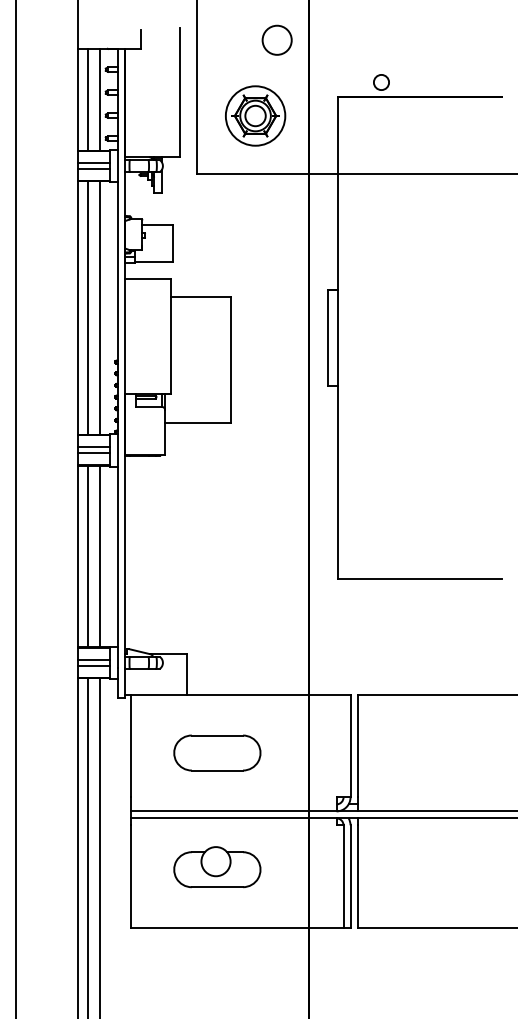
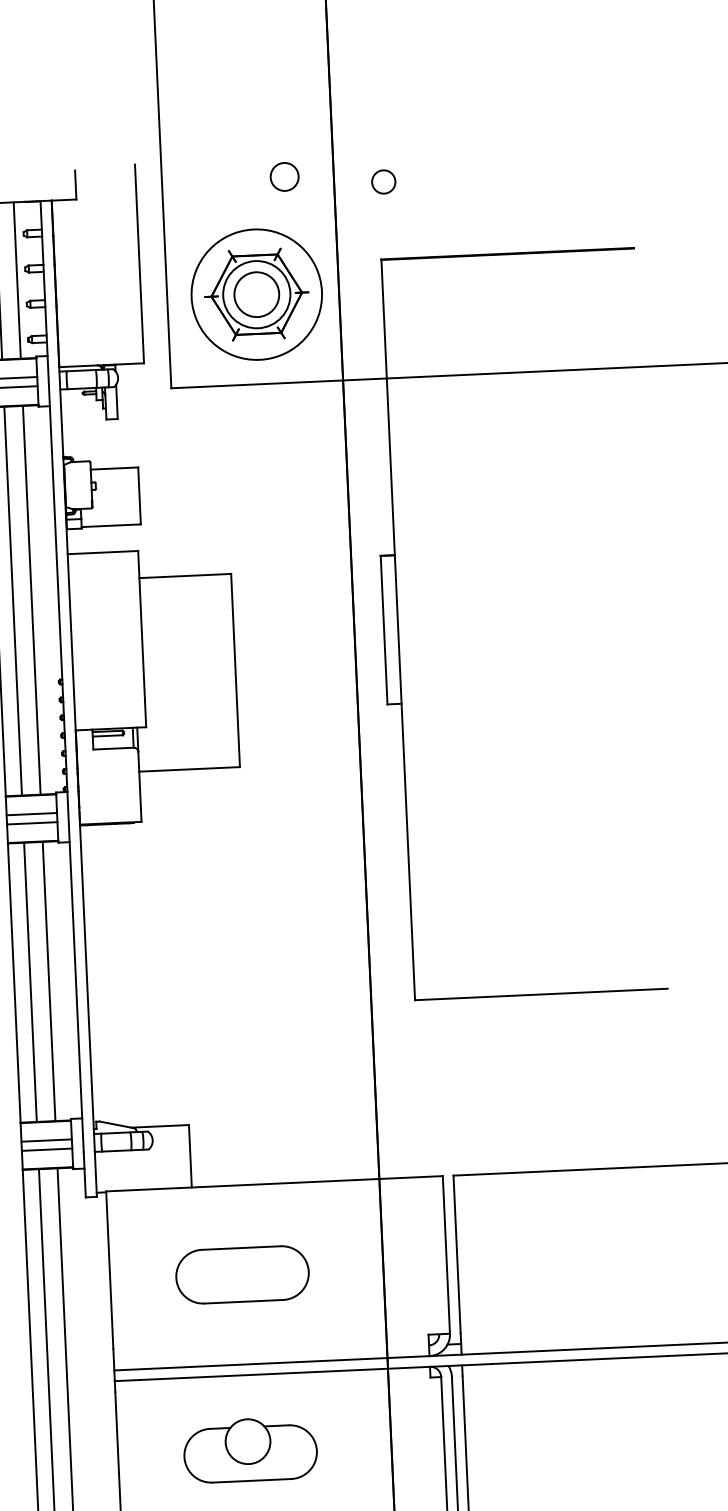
circle: (277, 40) -> (285, 177), size x0.62
circle: (381, 82) -> (383, 181), moved
part: (255, 115) -> (256, 293), size x1.43

